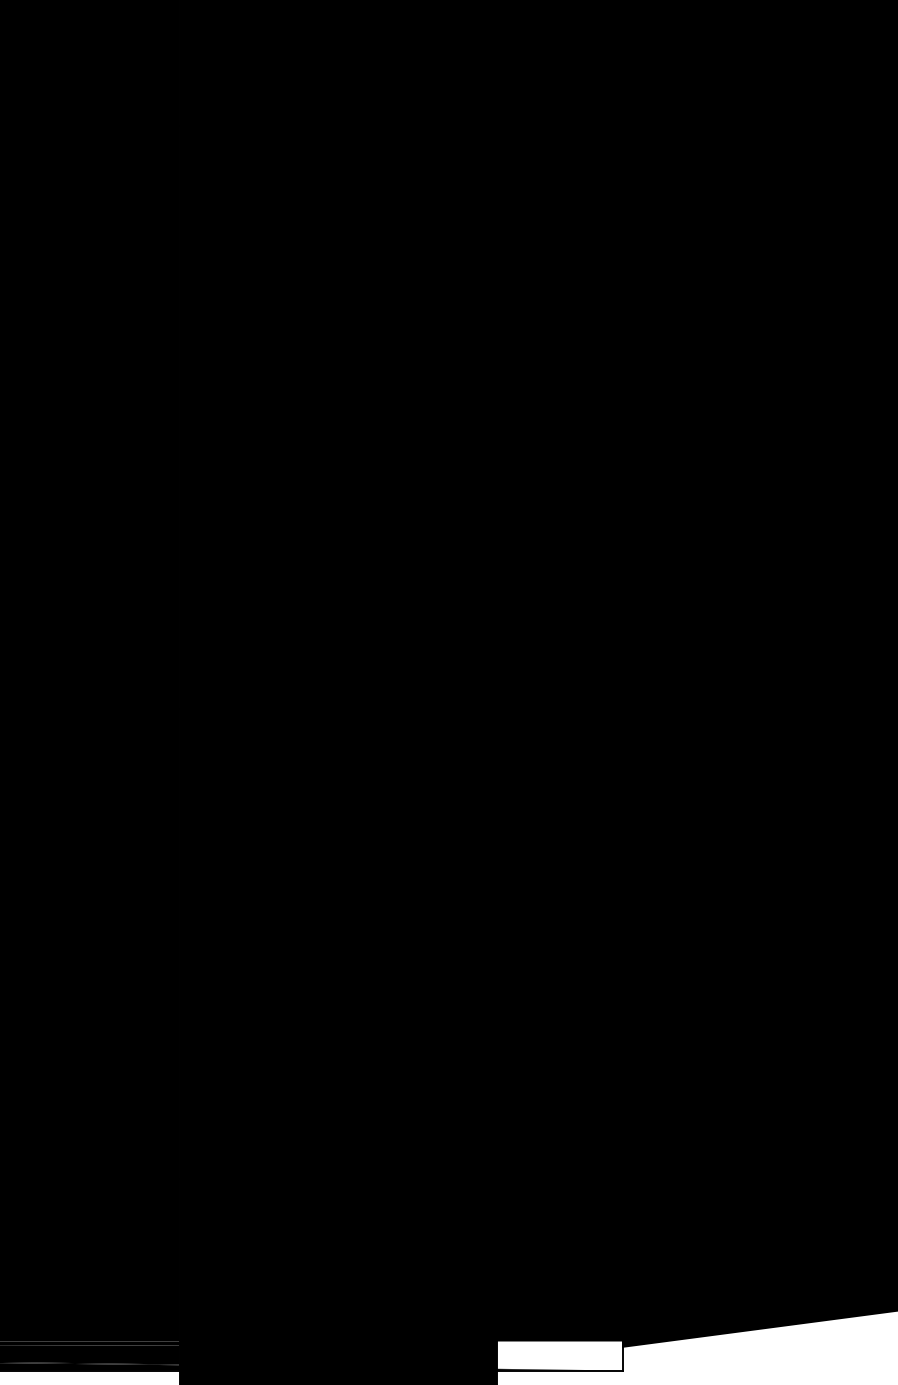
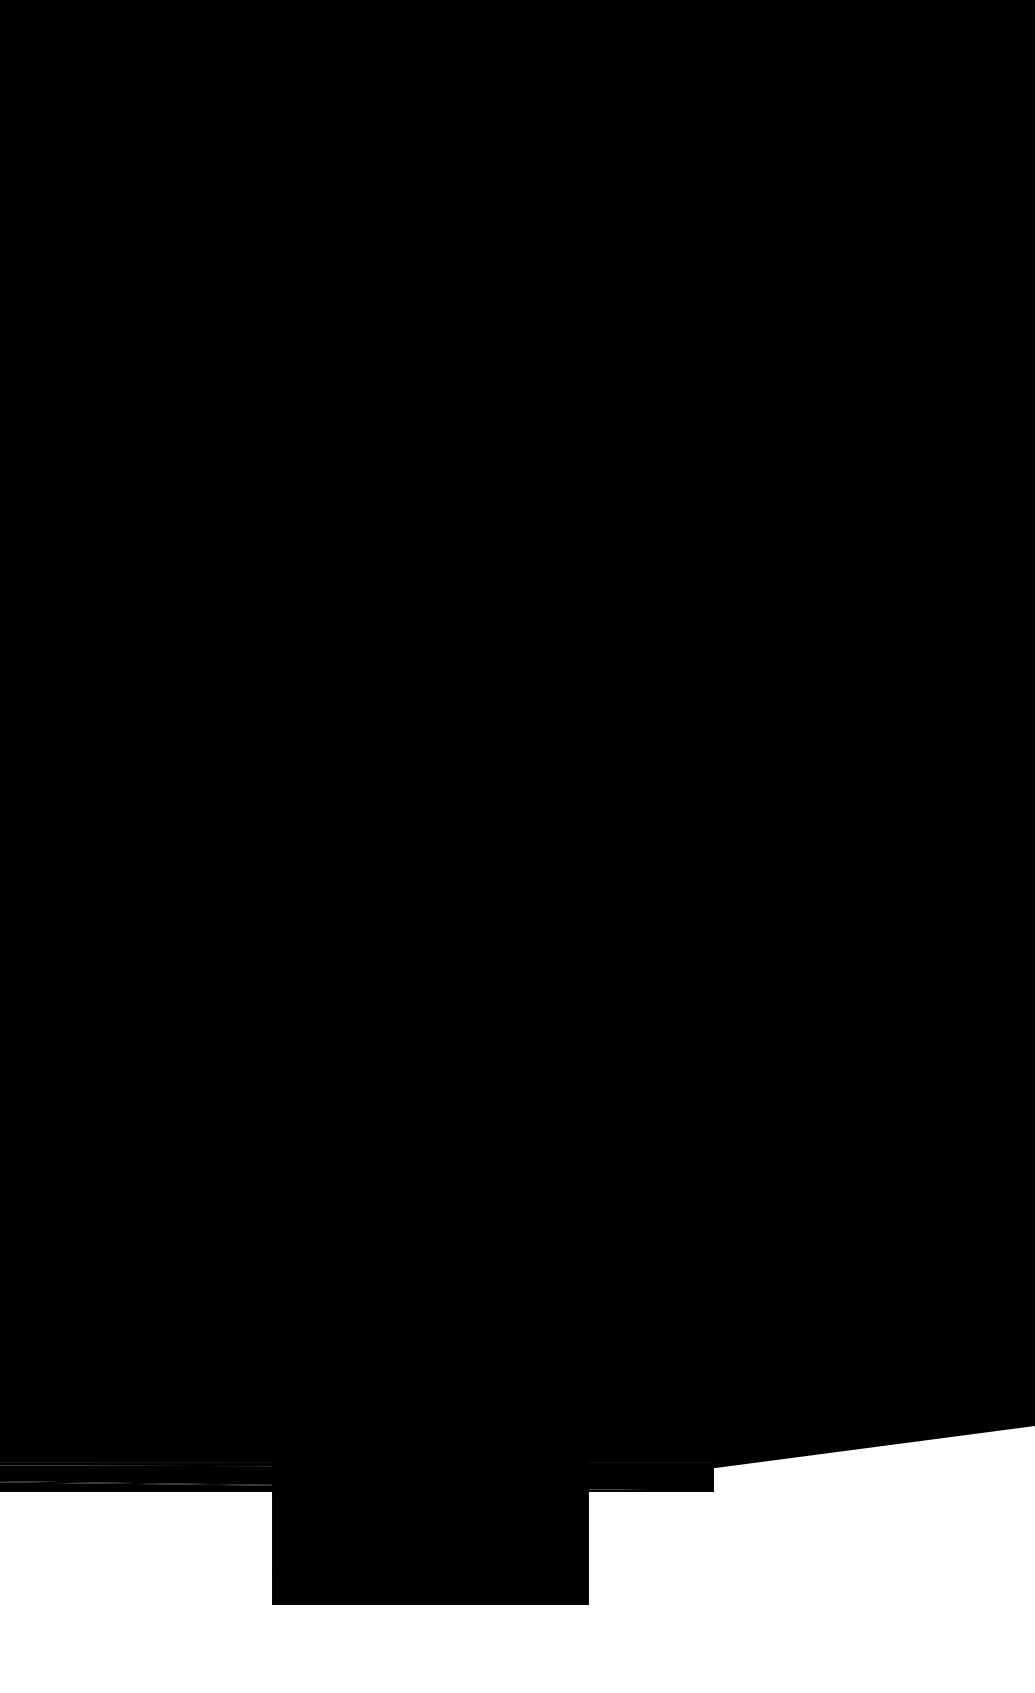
fill: (559, 1356) -> (650, 1476), added

